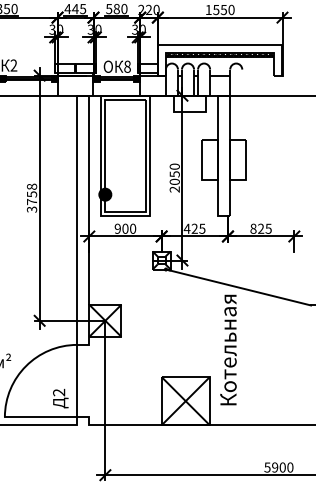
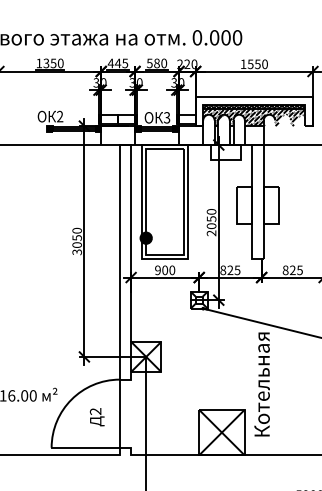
text: (127, 66) -> (167, 117), 8 -> 3
hatch: (220, 66) -> (254, 117), added
text: (31, 193) -> (76, 237), 3758 -> 3050
text: (187, 228) -> (223, 270), 425 -> 825
text: (61, 398) -> (97, 417), moved

